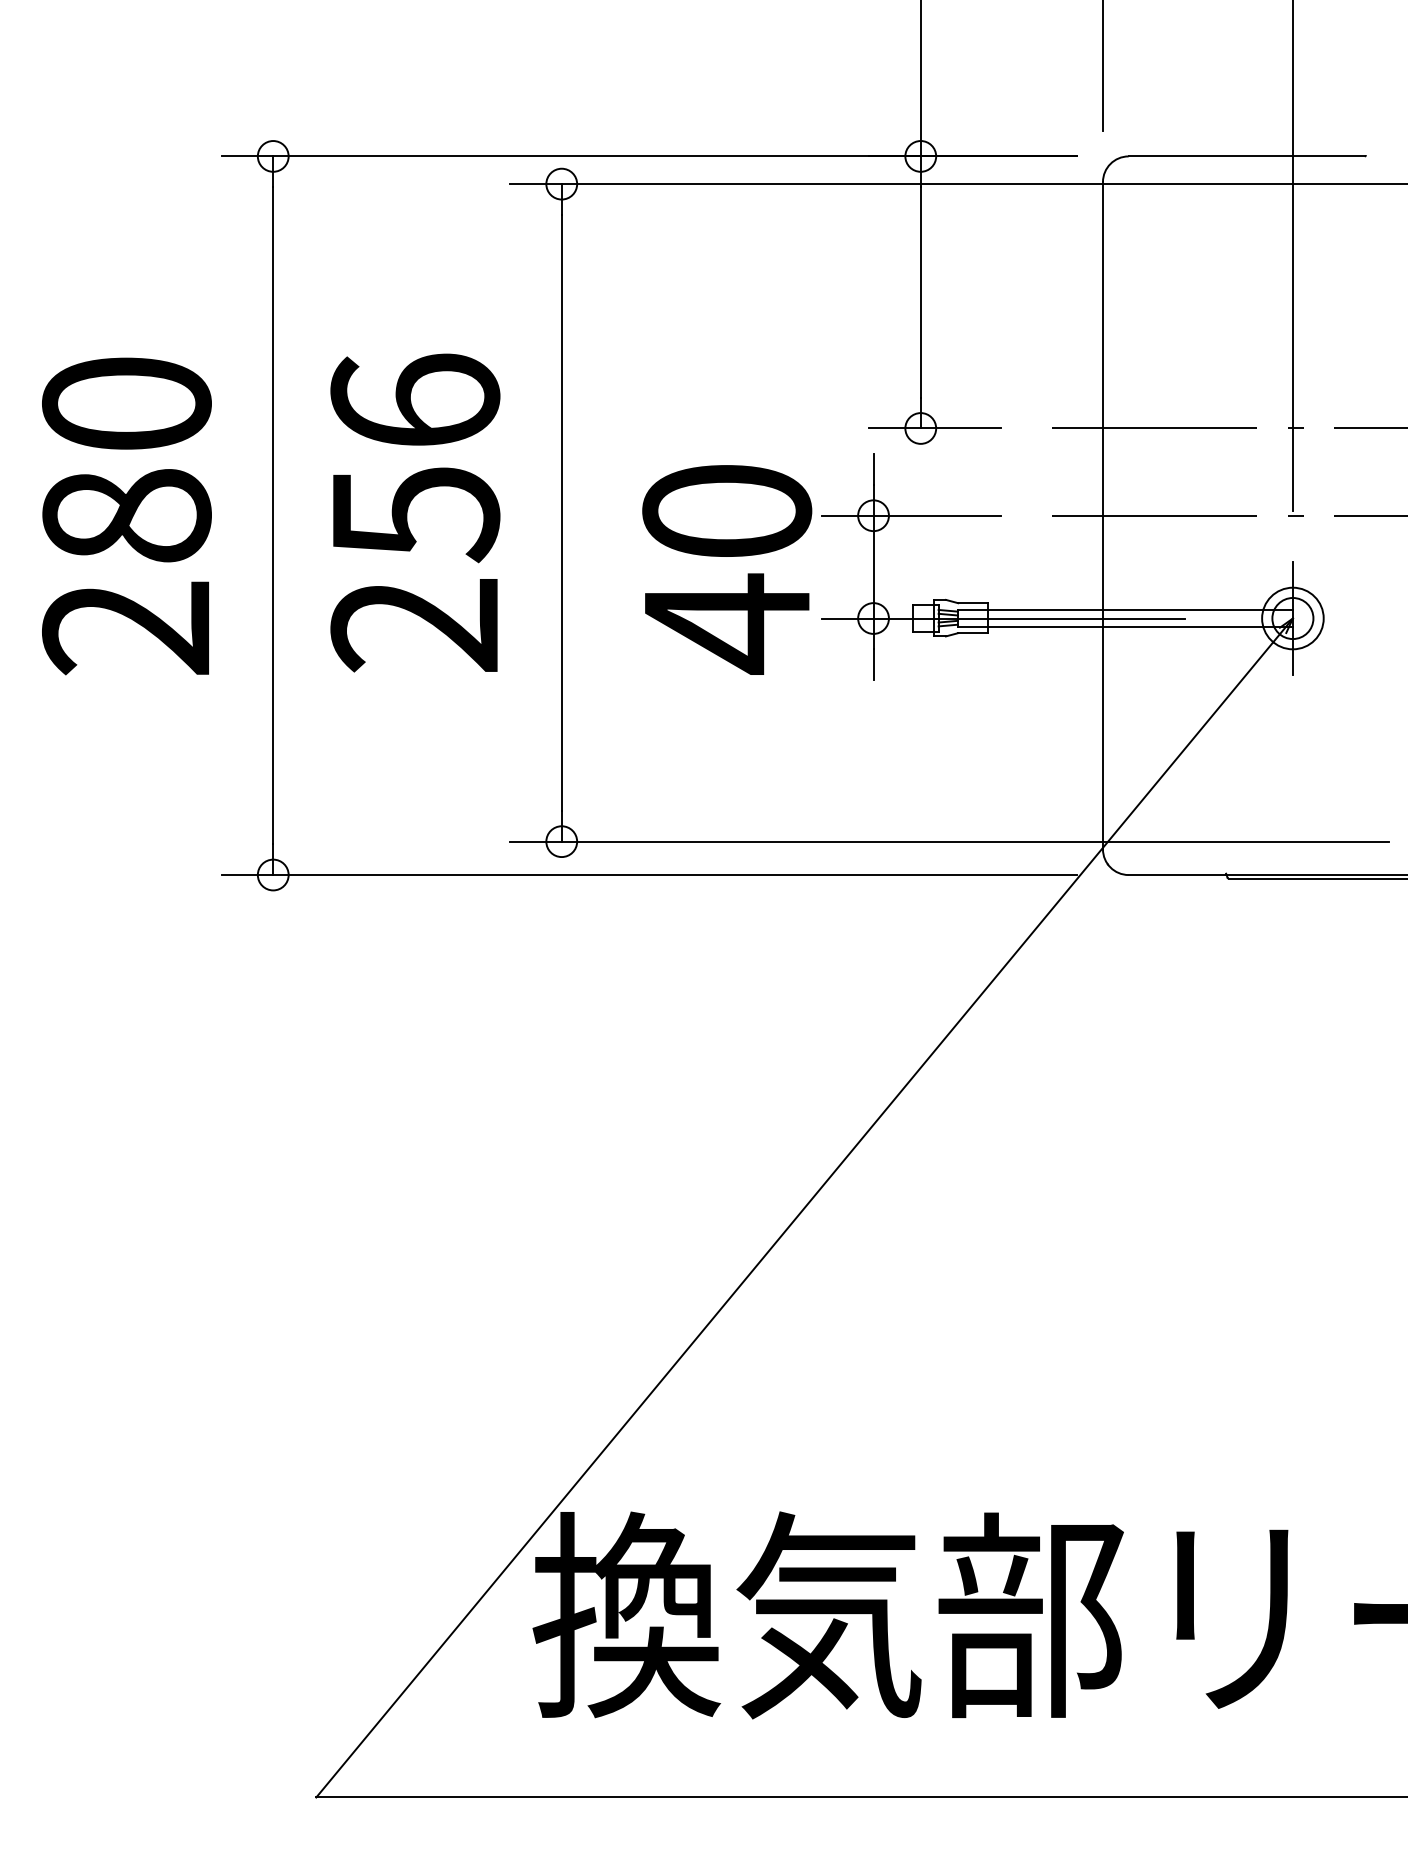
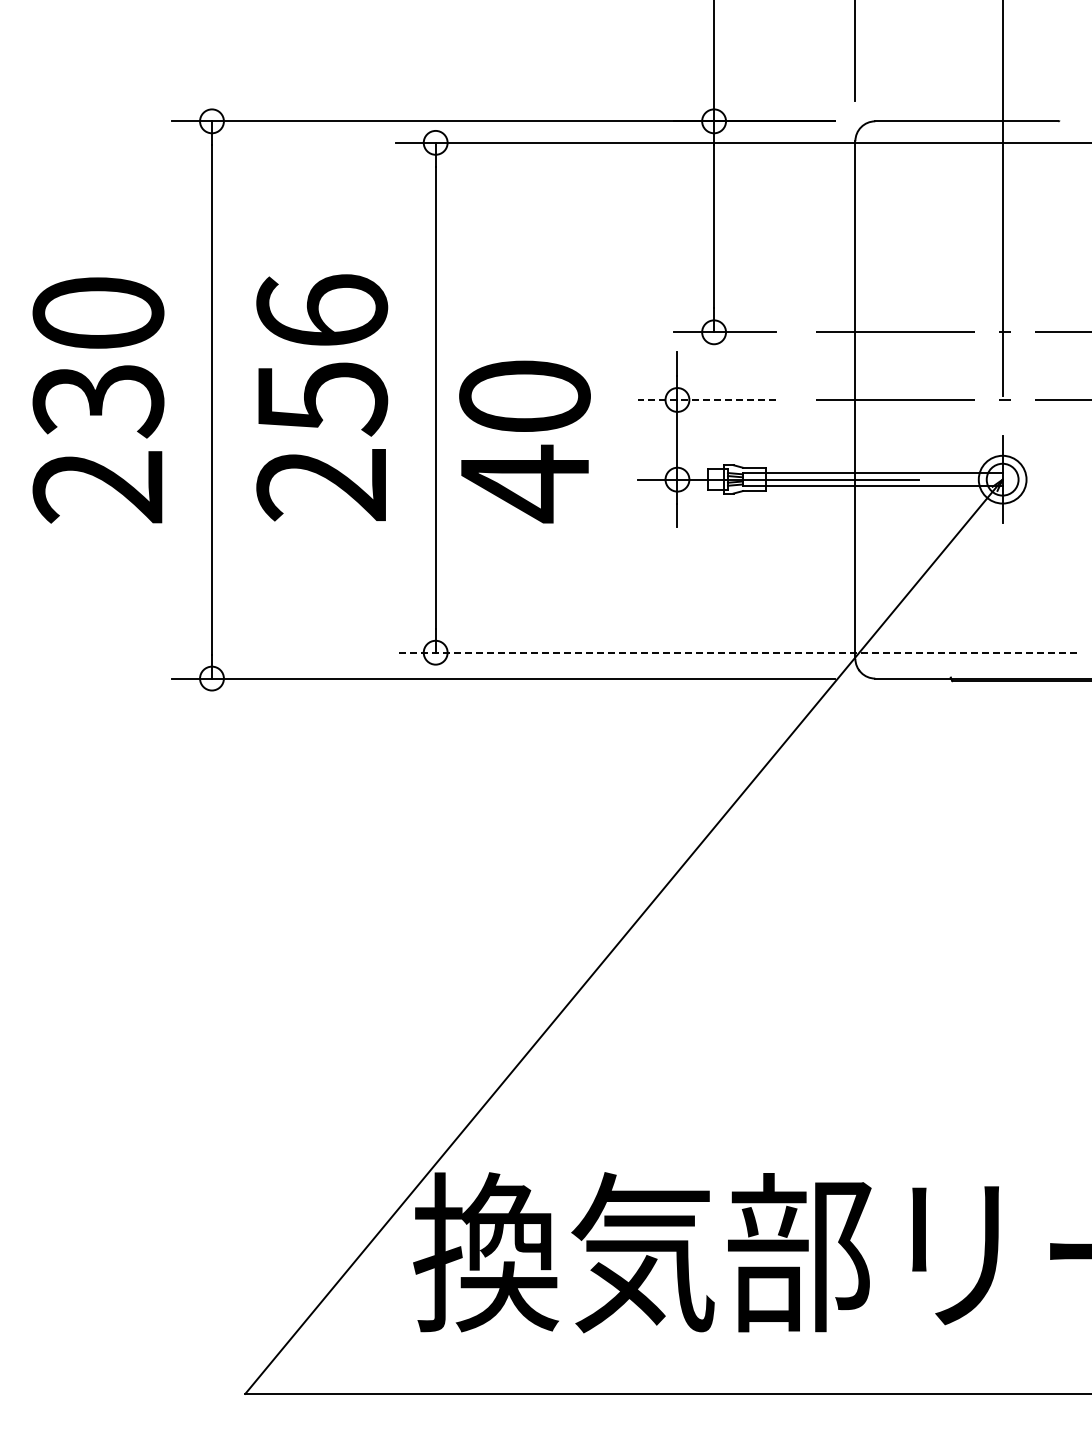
line: (910, 515) -> (706, 399), solid -> dashed
text: (126, 516) -> (98, 400), 280 -> 230
text: (726, 569) -> (524, 441), moved
line: (949, 841) -> (736, 652), solid -> dashed

